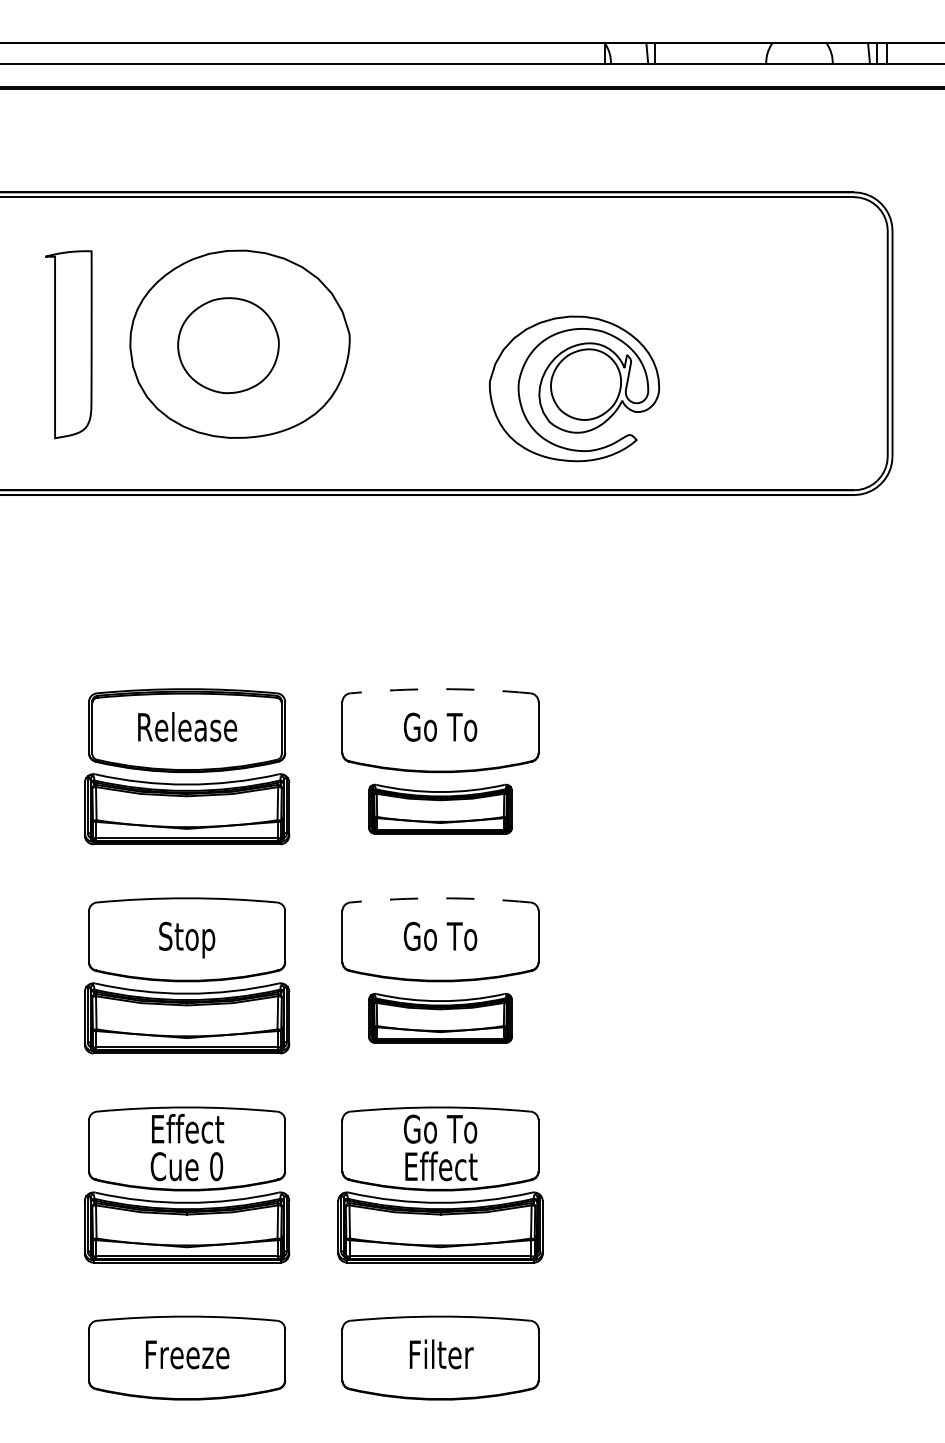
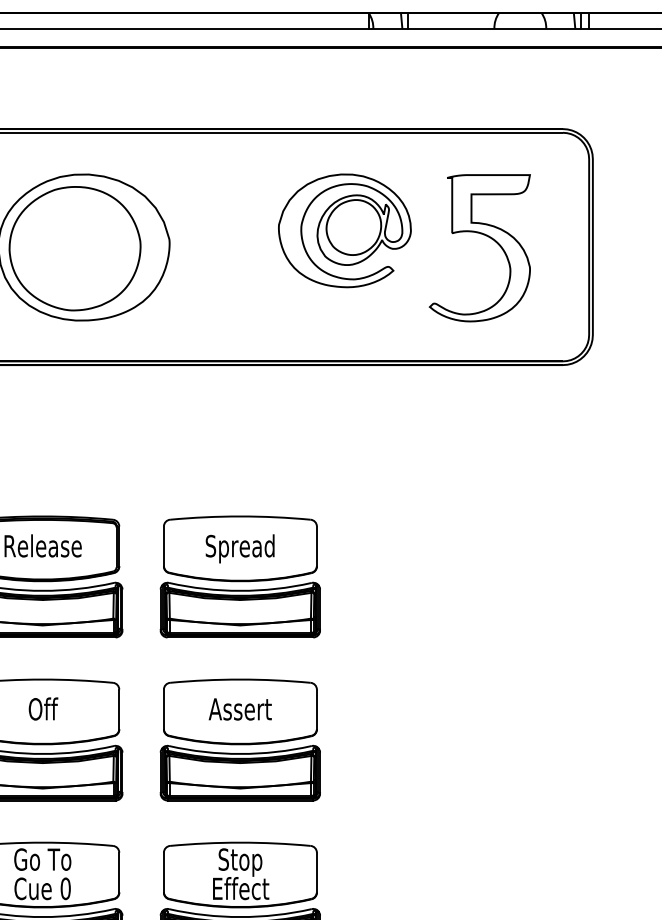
part: (752, 328) -> (483, 235), added
part: (228, 345) -> (75, 248), size x1.67
part: (574, 388) -> (344, 230), moved
arc: (440, 689) -> (240, 516), dashed -> solid
text: (440, 730) -> (240, 548), Go To -> Spread
part: (440, 809) -> (240, 610), size x1.43
arc: (440, 898) -> (240, 679), dashed -> solid
text: (440, 935) -> (240, 708), Go To -> Assert
text: (187, 939) -> (43, 711), Stop -> Off
part: (440, 1018) -> (240, 773), size x1.43
text: (187, 1128) -> (43, 859), Effect -> Go To
text: (440, 1132) -> (240, 862), Go To -> Stop

